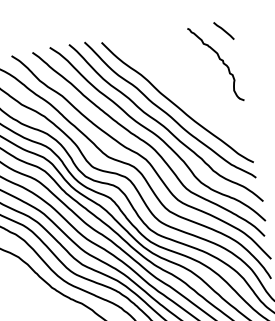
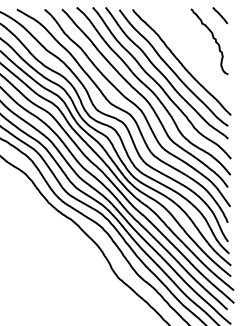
curve: (185, 94) -> (181, 62), added

